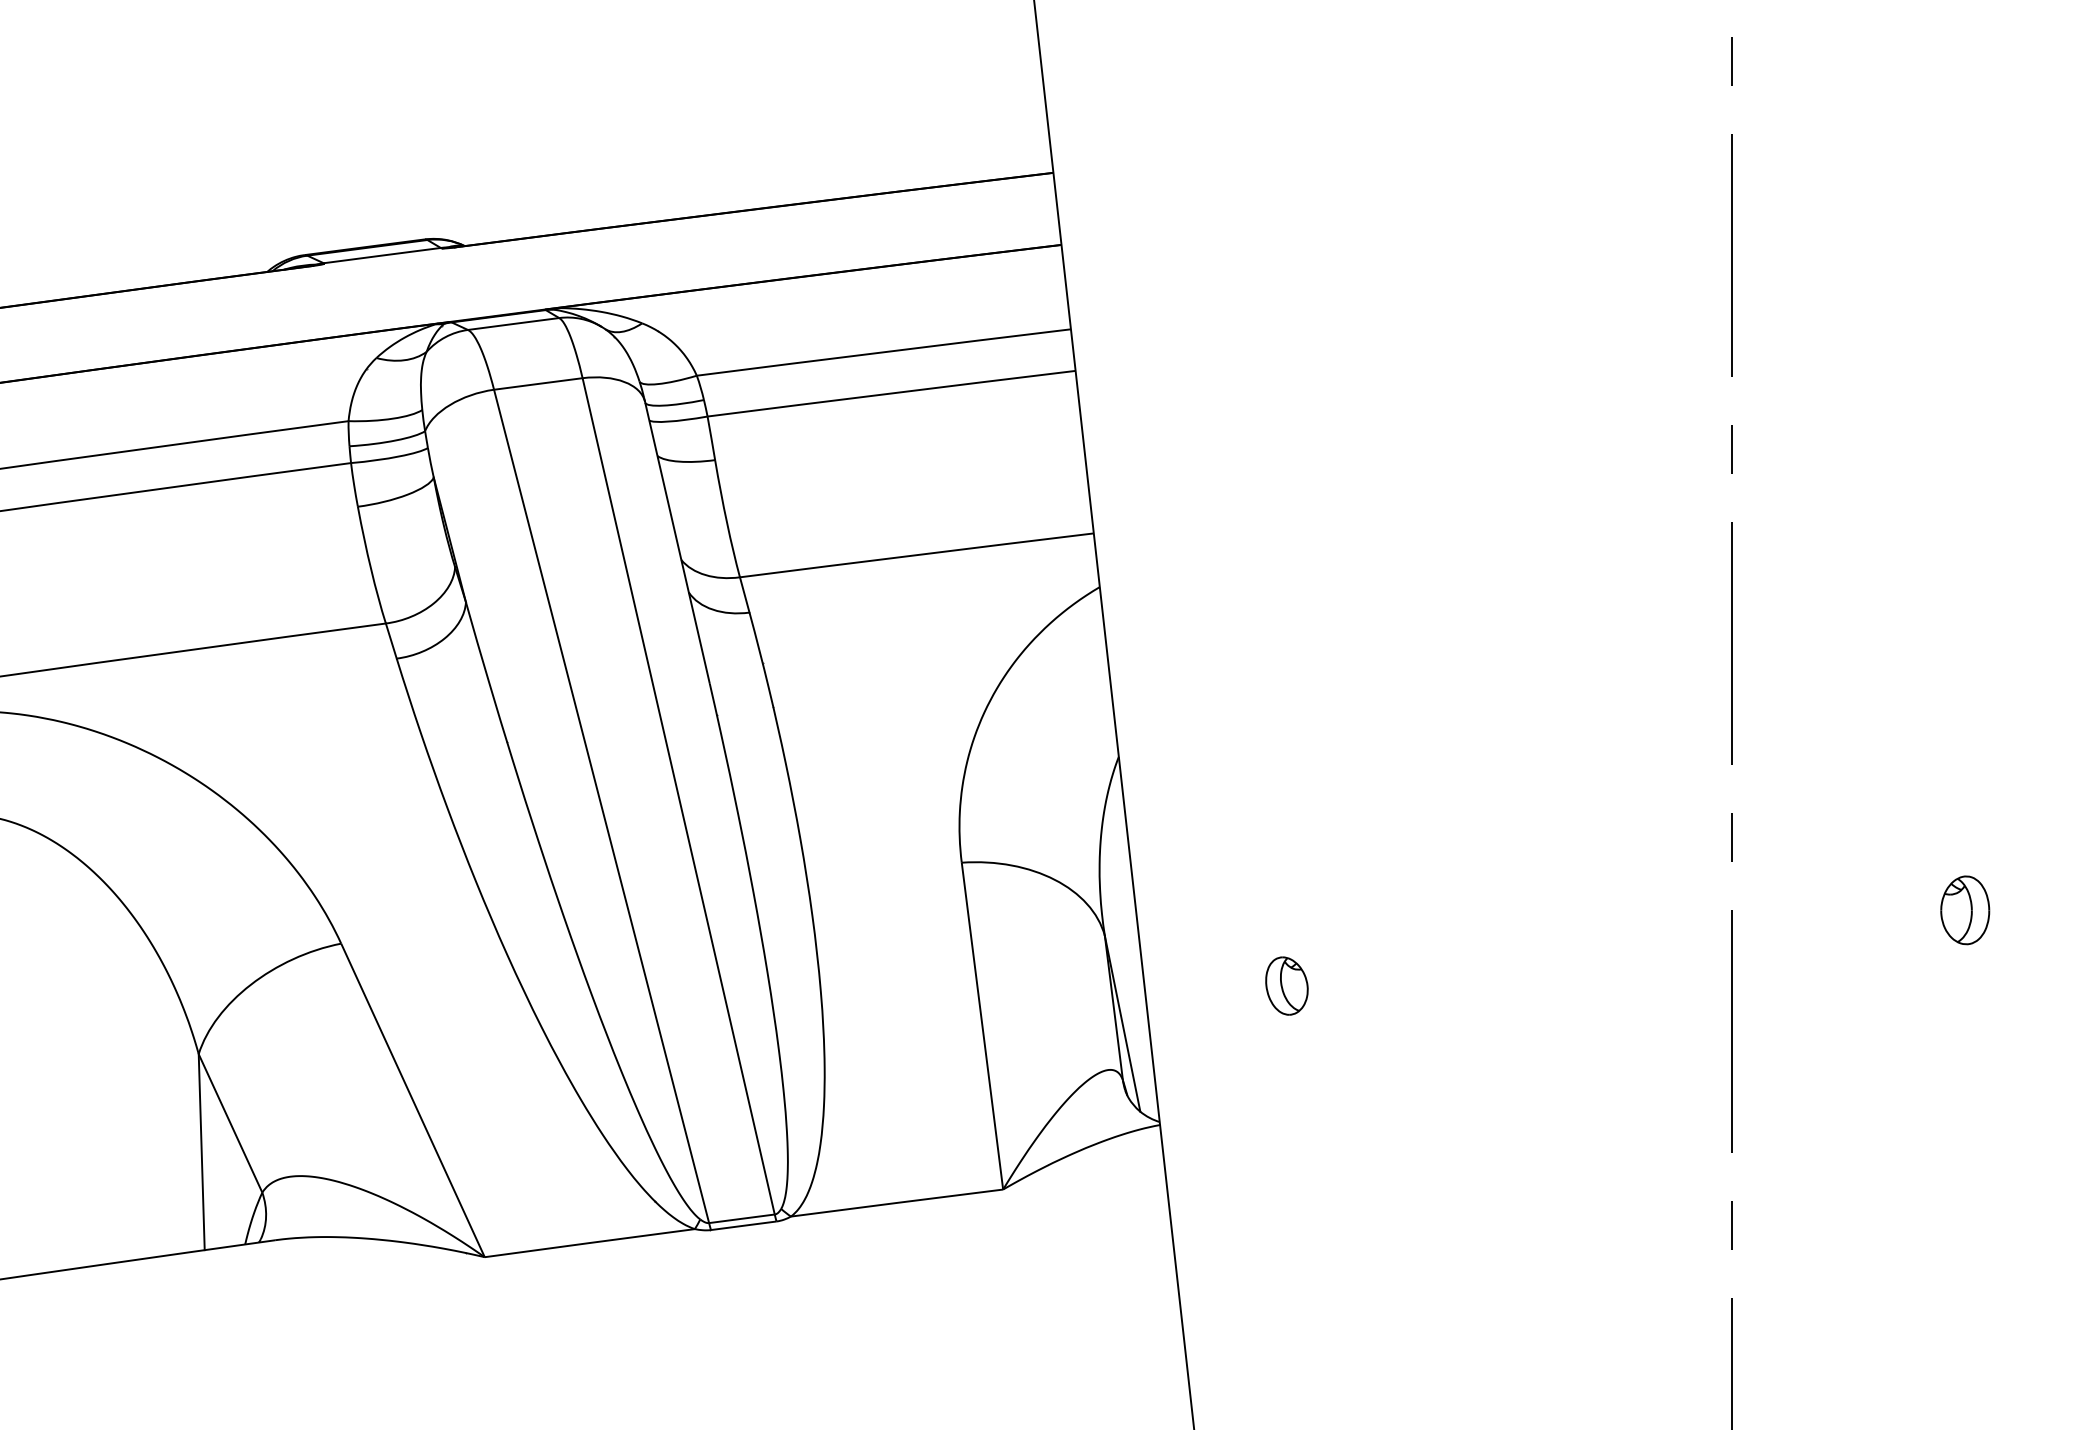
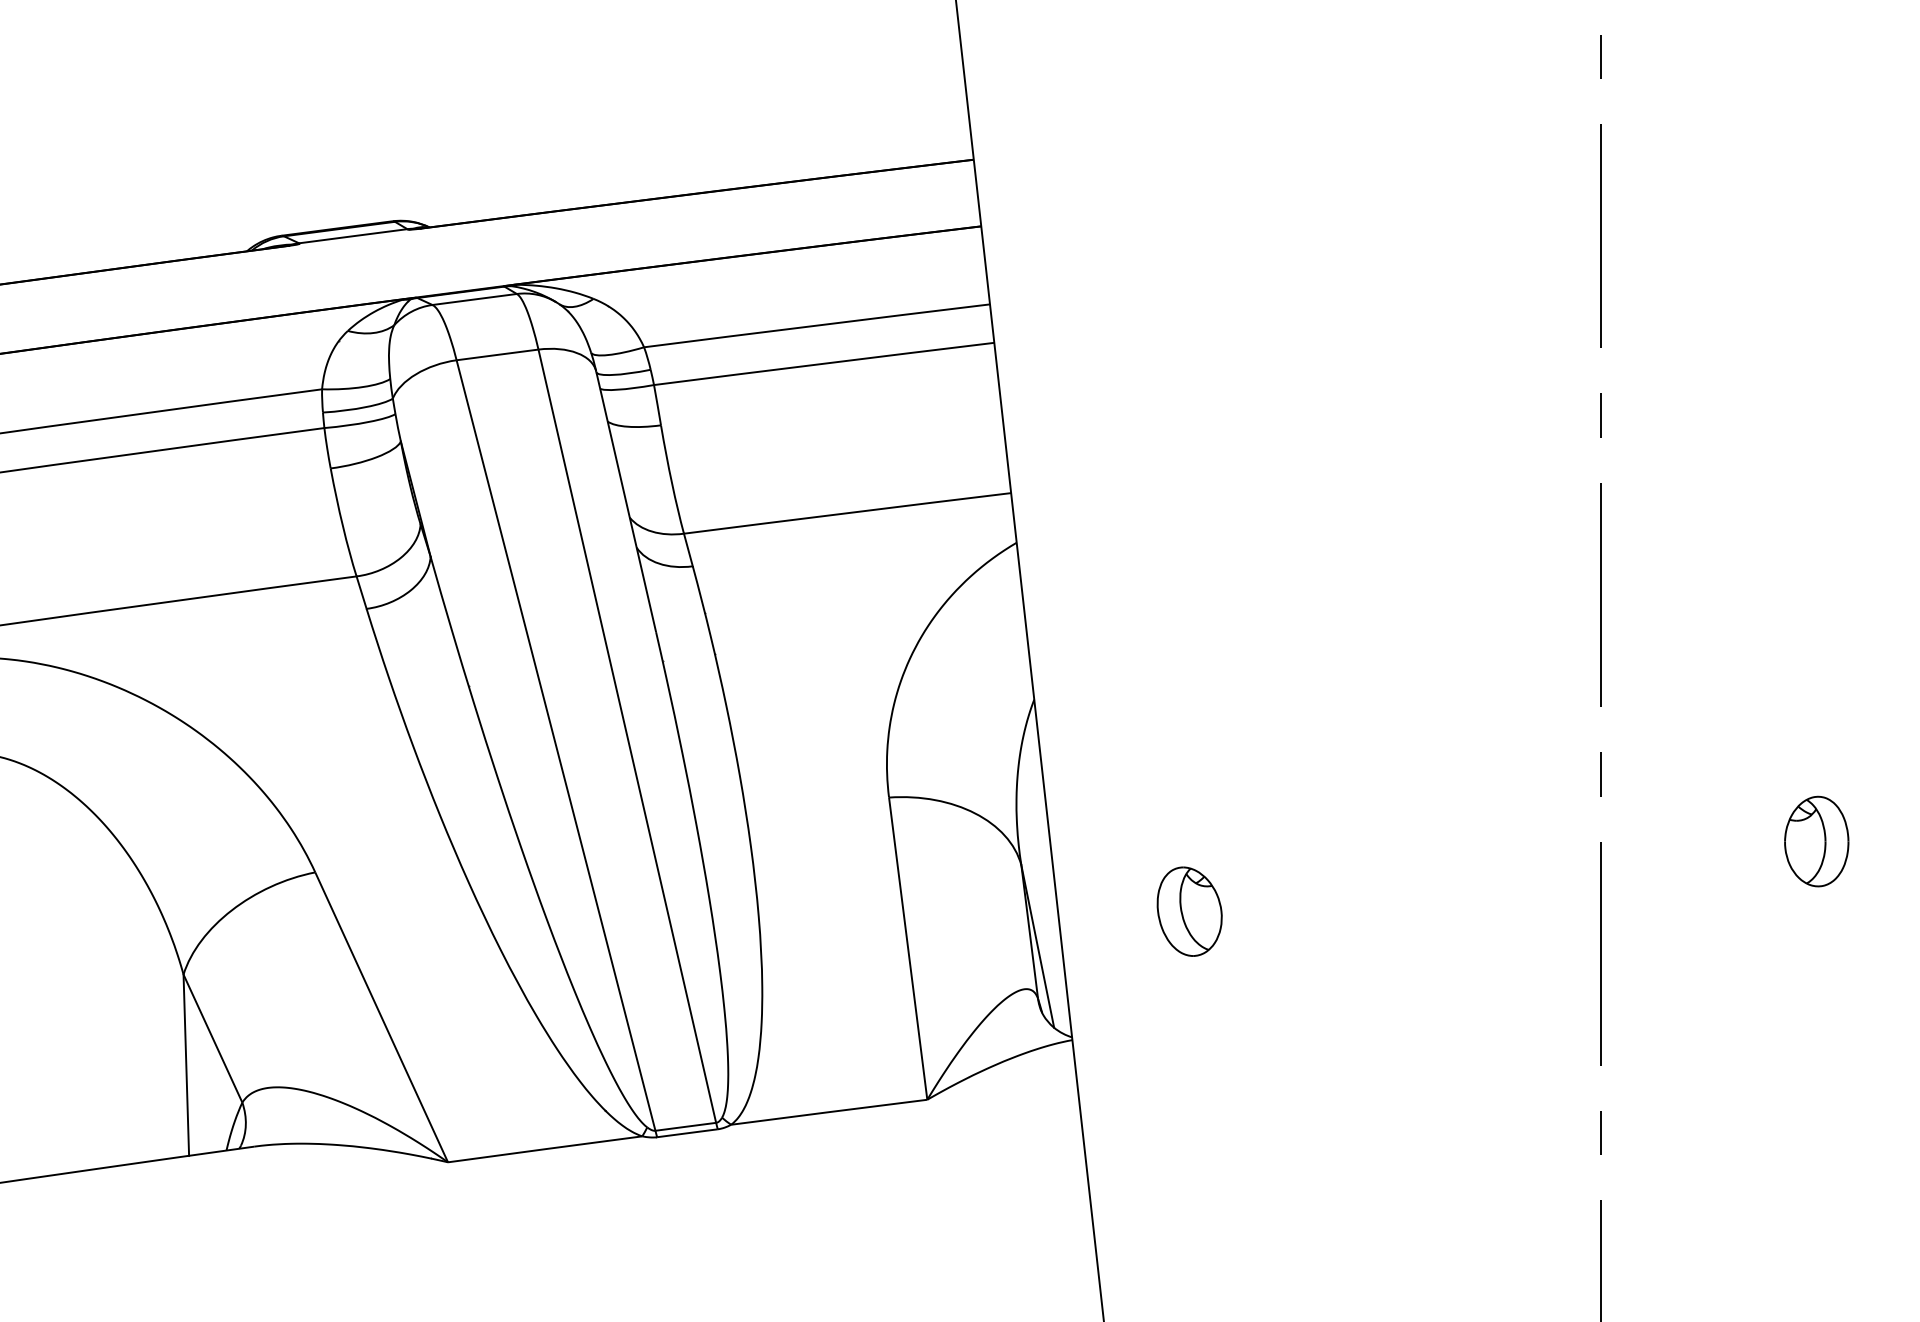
part: (1965, 910) -> (1817, 841), size x1.43
part: (1286, 985) -> (1189, 911), size x1.67

